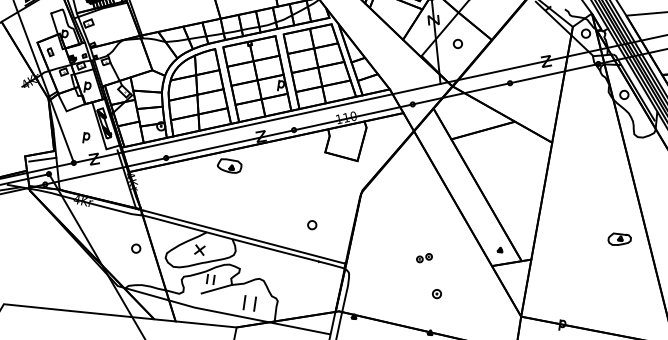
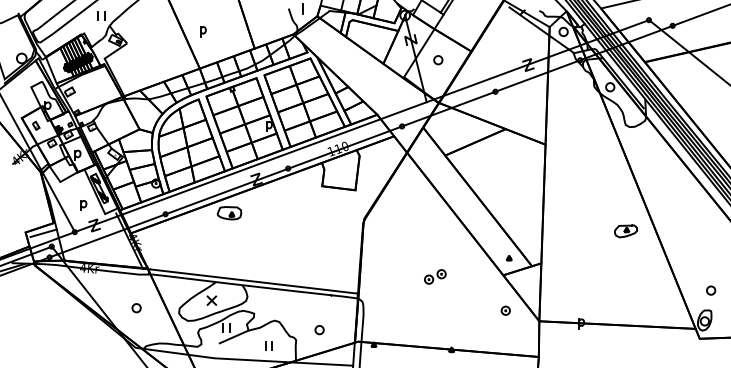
circle: (312, 225) -> (319, 330), moved
circle: (136, 248) -> (136, 308), moved
part: (424, 257) -> (435, 276), size x1.43
part: (436, 293) -> (505, 310), moved
part: (249, 302) -> (268, 345), size x0.62

